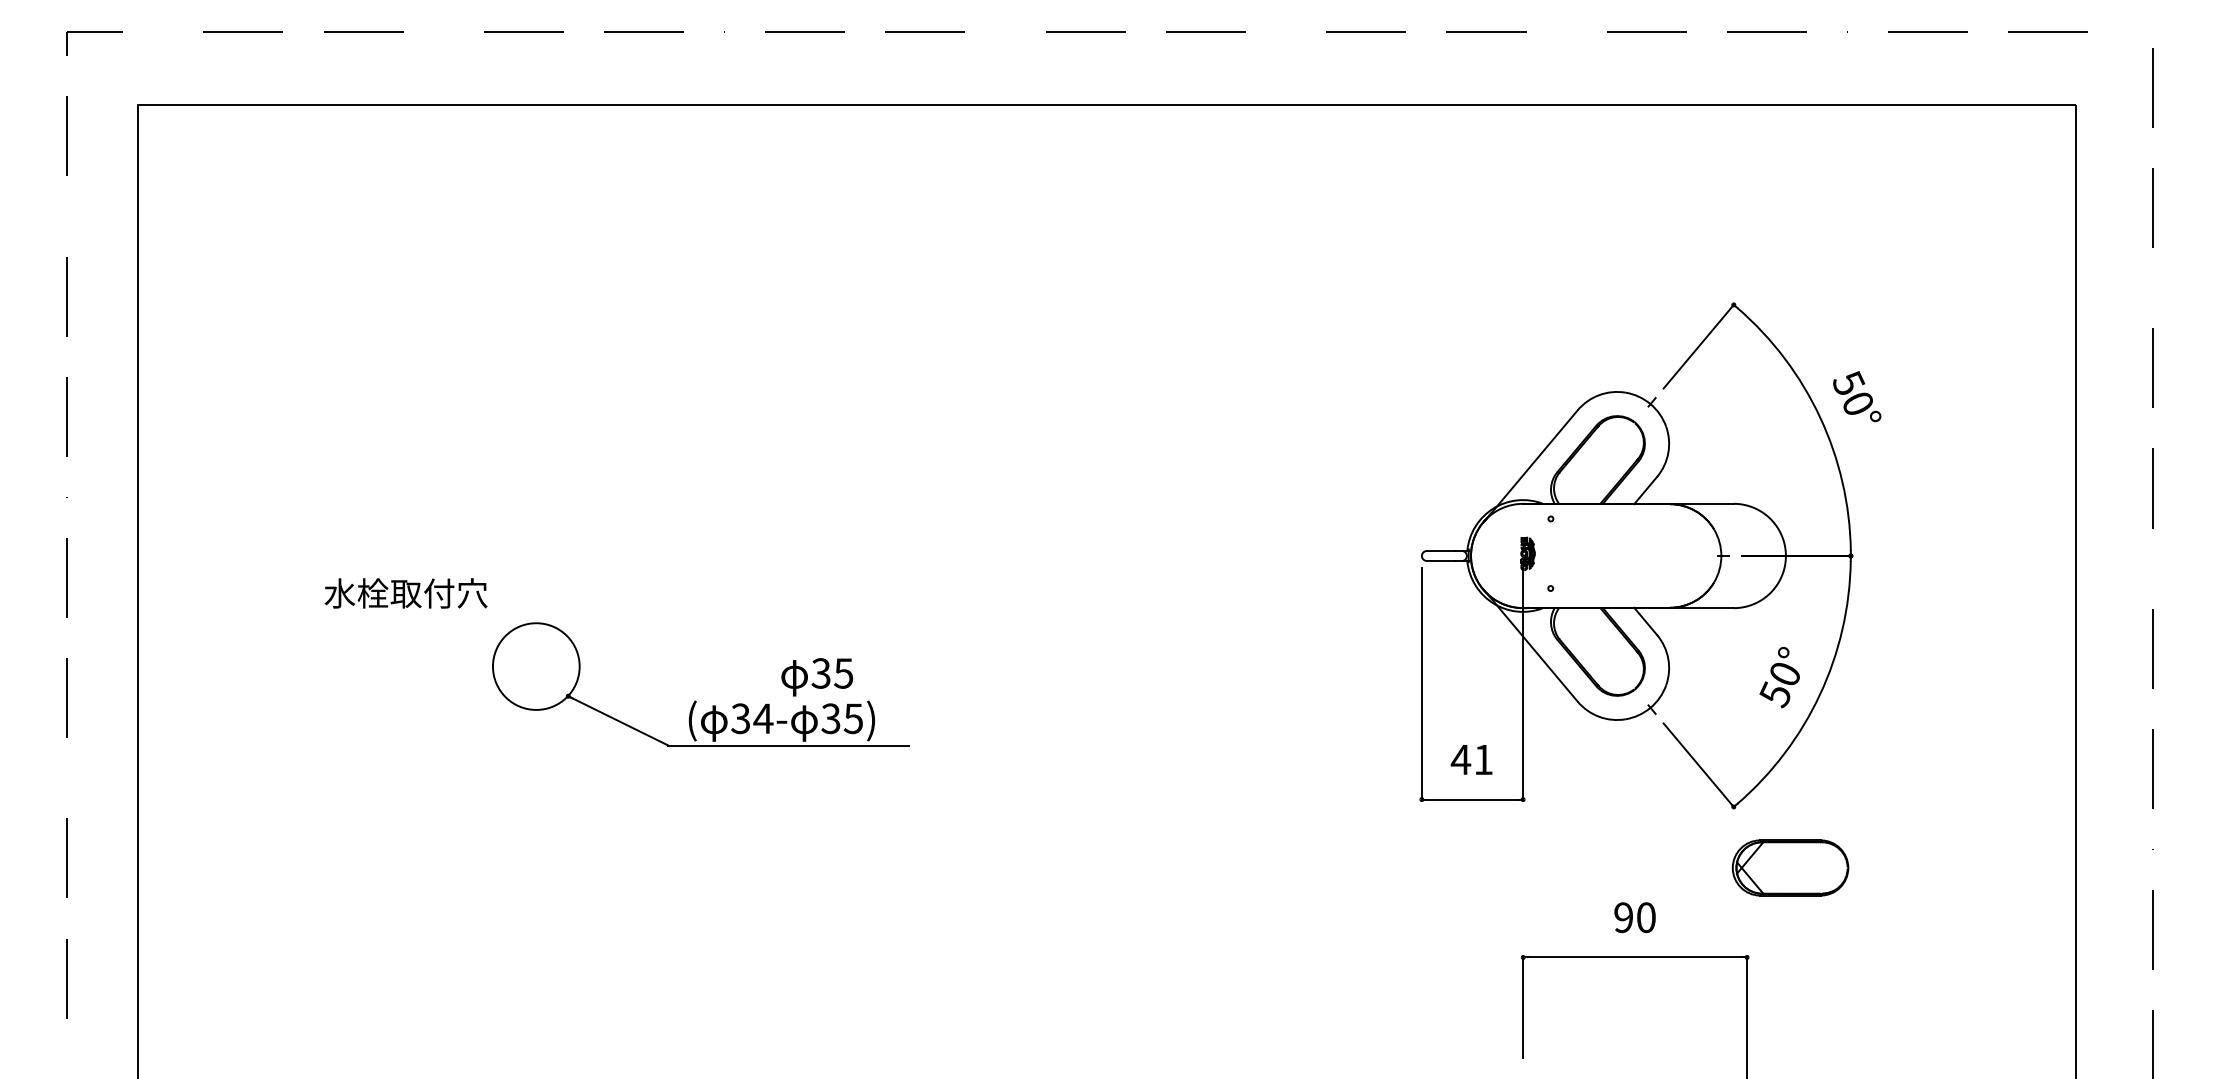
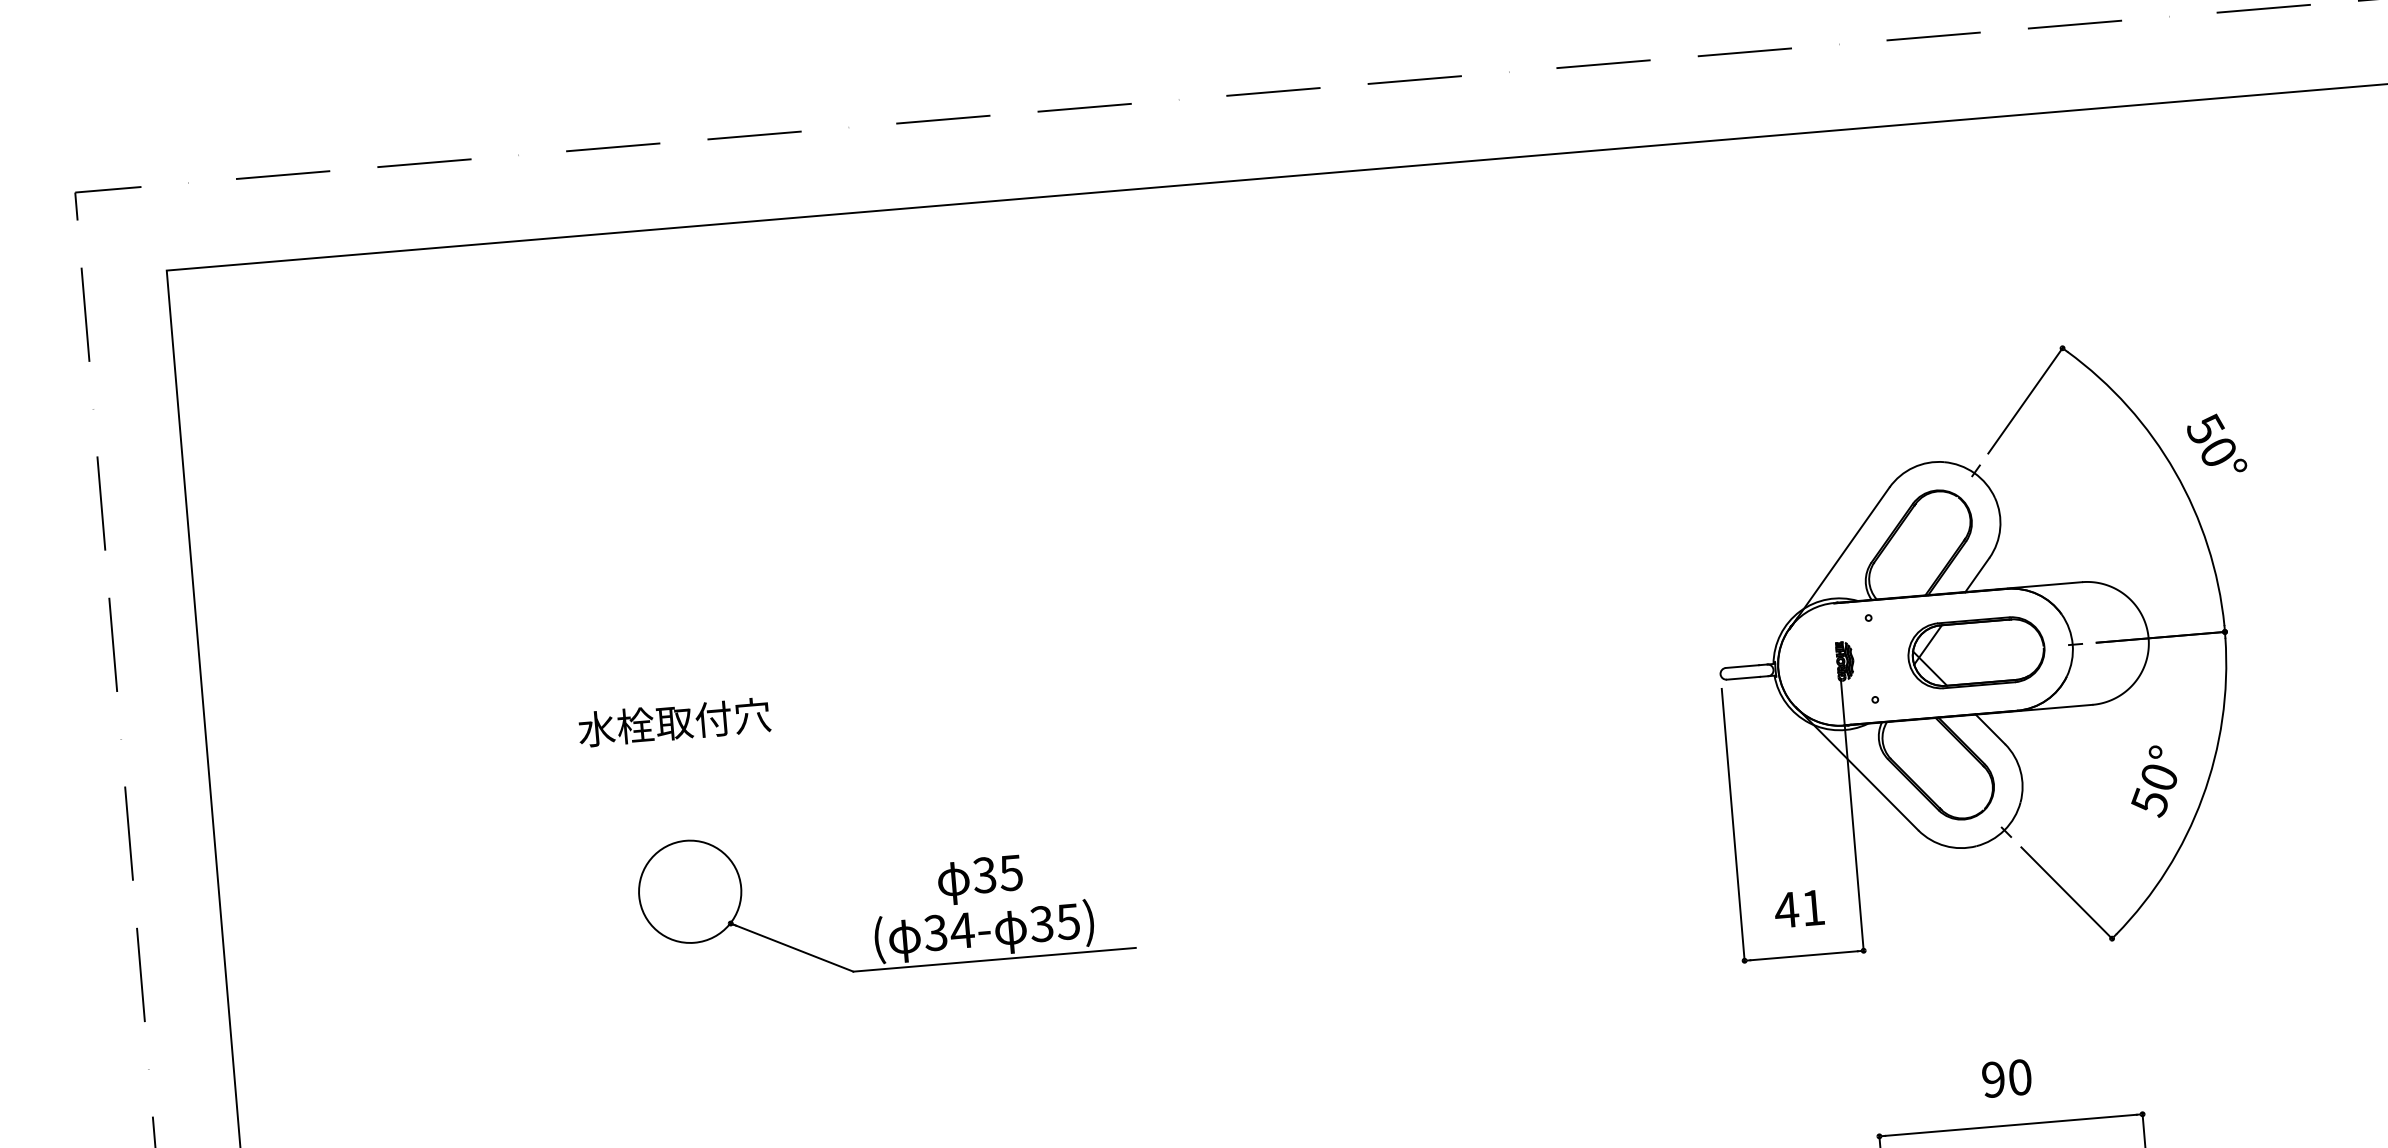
text: (405, 593) -> (673, 722), moved
text: (817, 677) -> (980, 880), moved
part: (1790, 867) -> (1976, 652), moved

